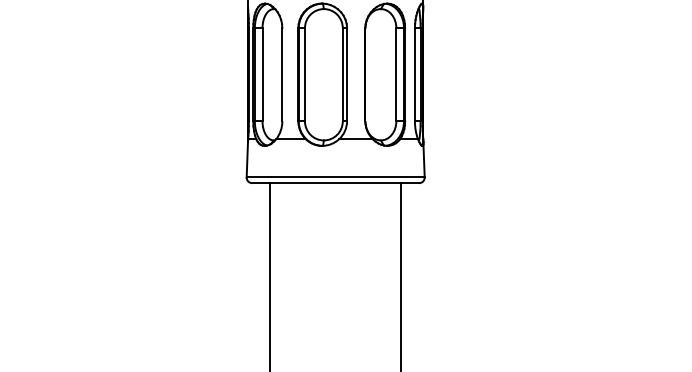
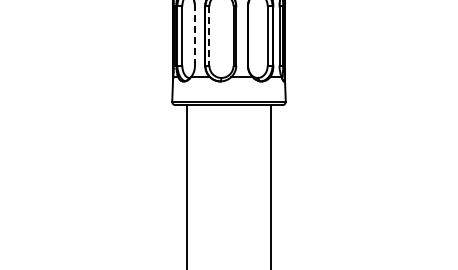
line: (281, 75) -> (194, 36), solid -> dashed
line: (305, 75) -> (209, 36), solid -> dashed

